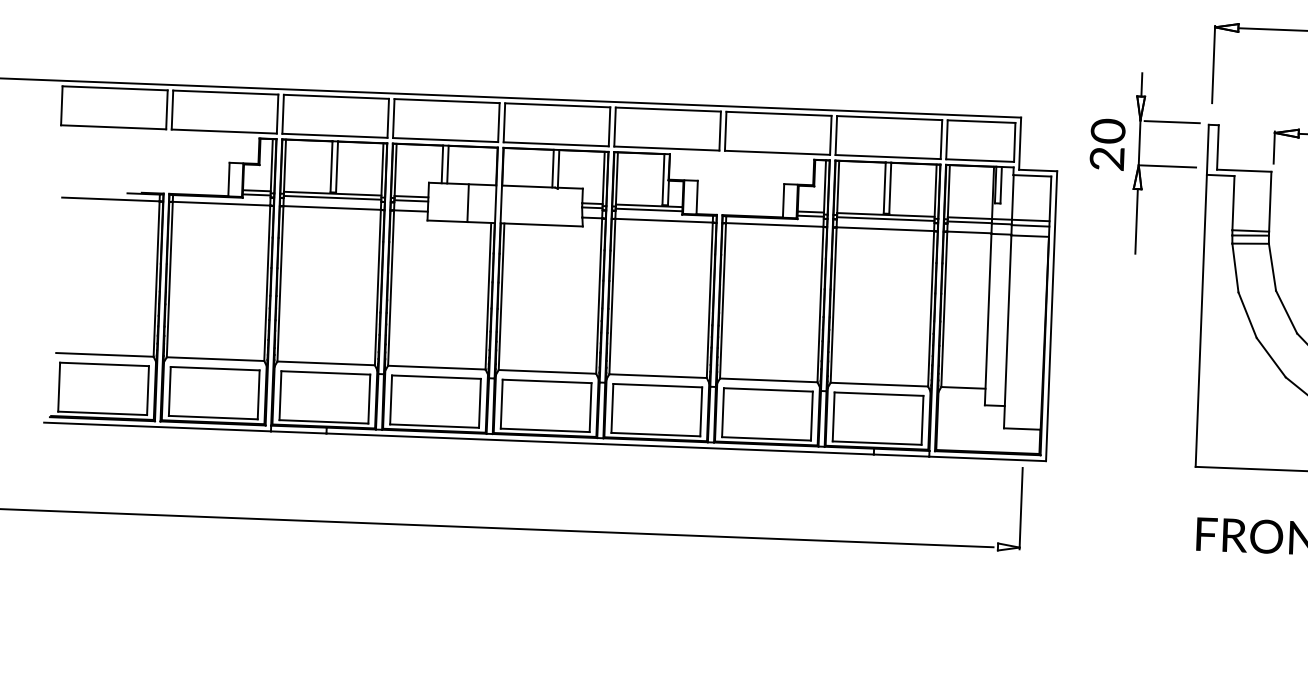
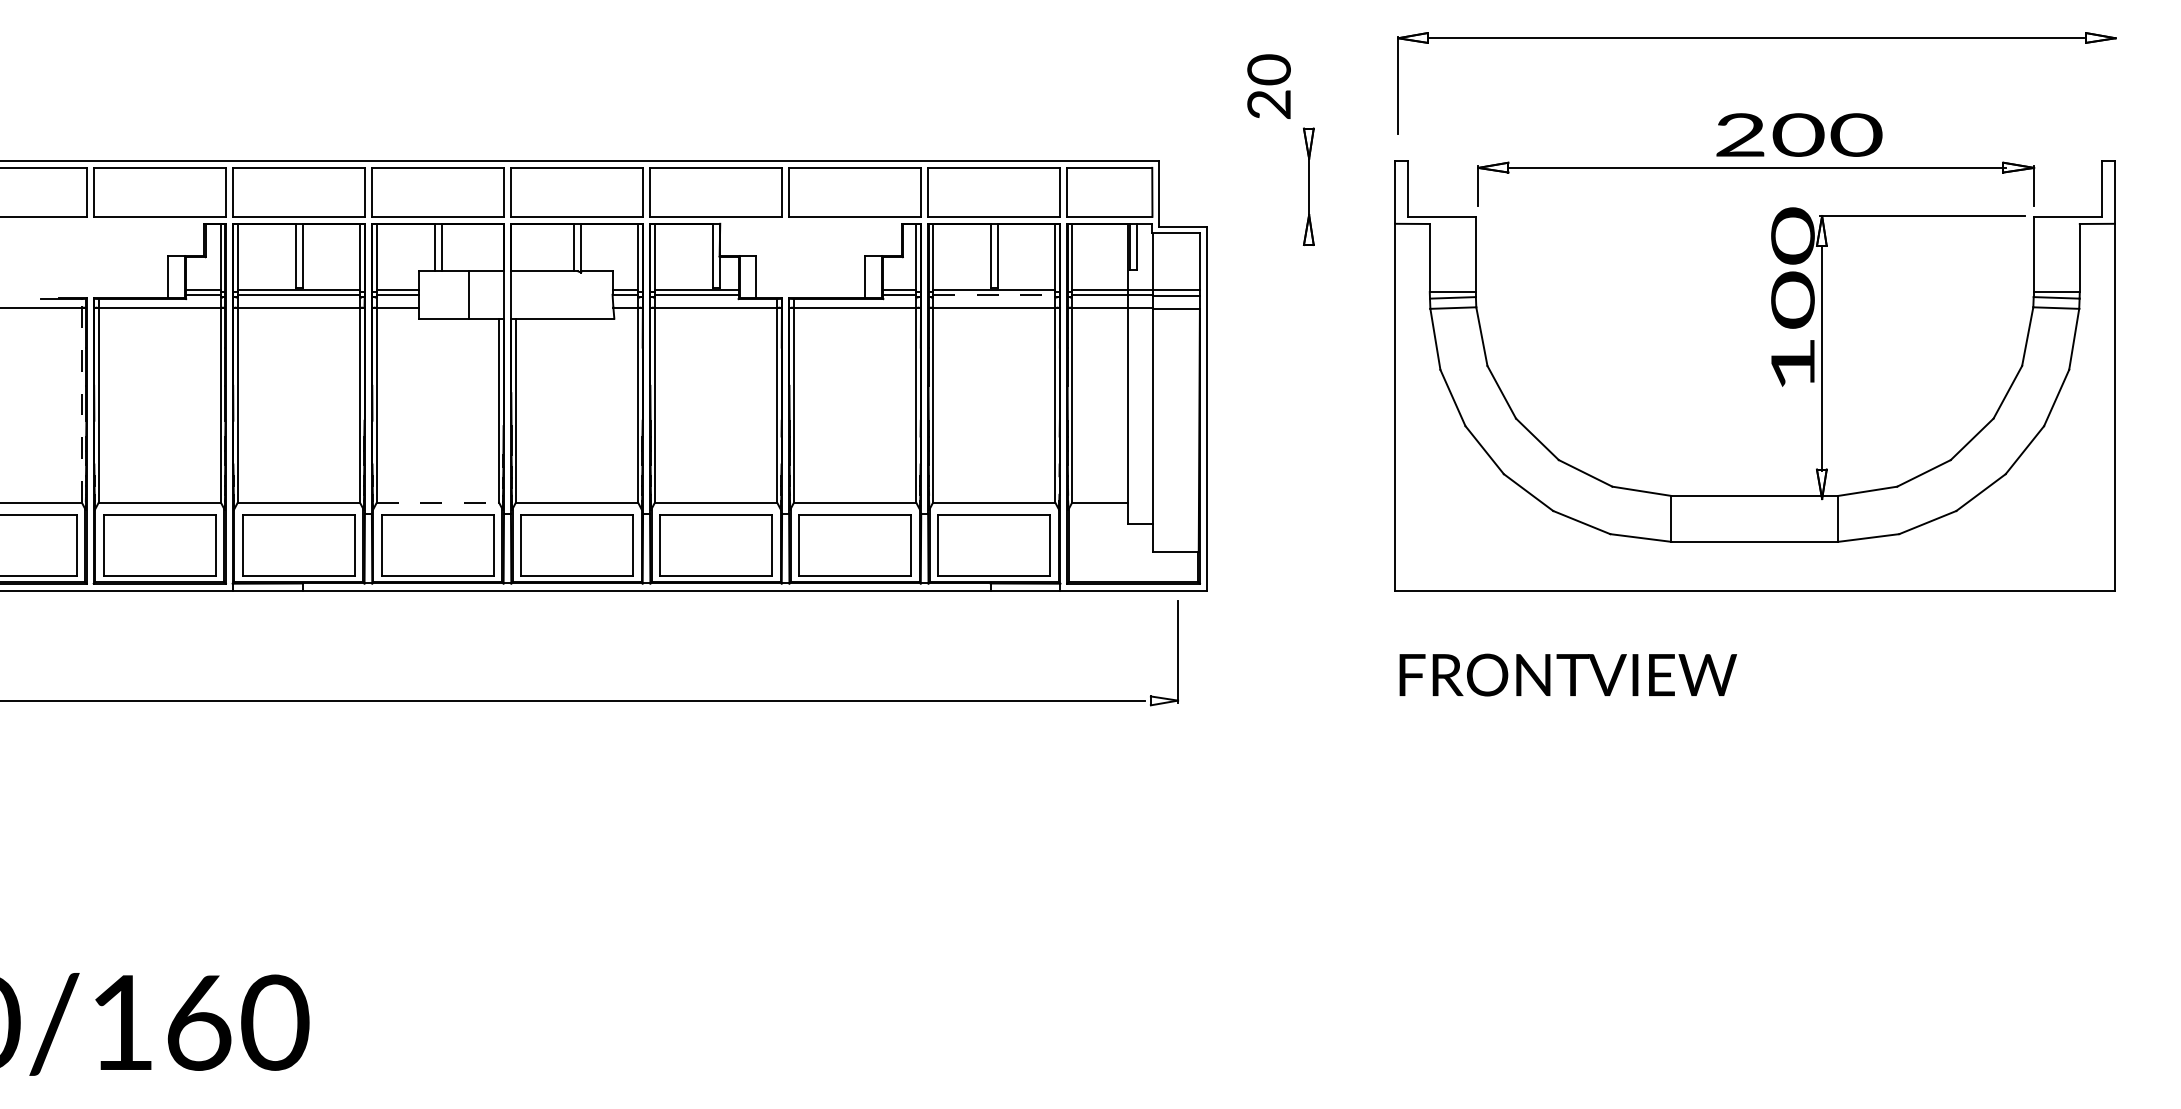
line: (1142, 84) -> (1309, 113), removed
line: (1171, 122) -> (1348, 159), removed
text: (1107, 144) -> (1268, 86), moved
line: (1168, 166) -> (1346, 215), removed
line: (886, 218) -> (994, 294), solid -> dashed
line: (1136, 221) -> (1309, 285), removed
line: (156, 275) -> (81, 400), solid -> dashed
line: (437, 367) -> (438, 502), solid -> dashed

